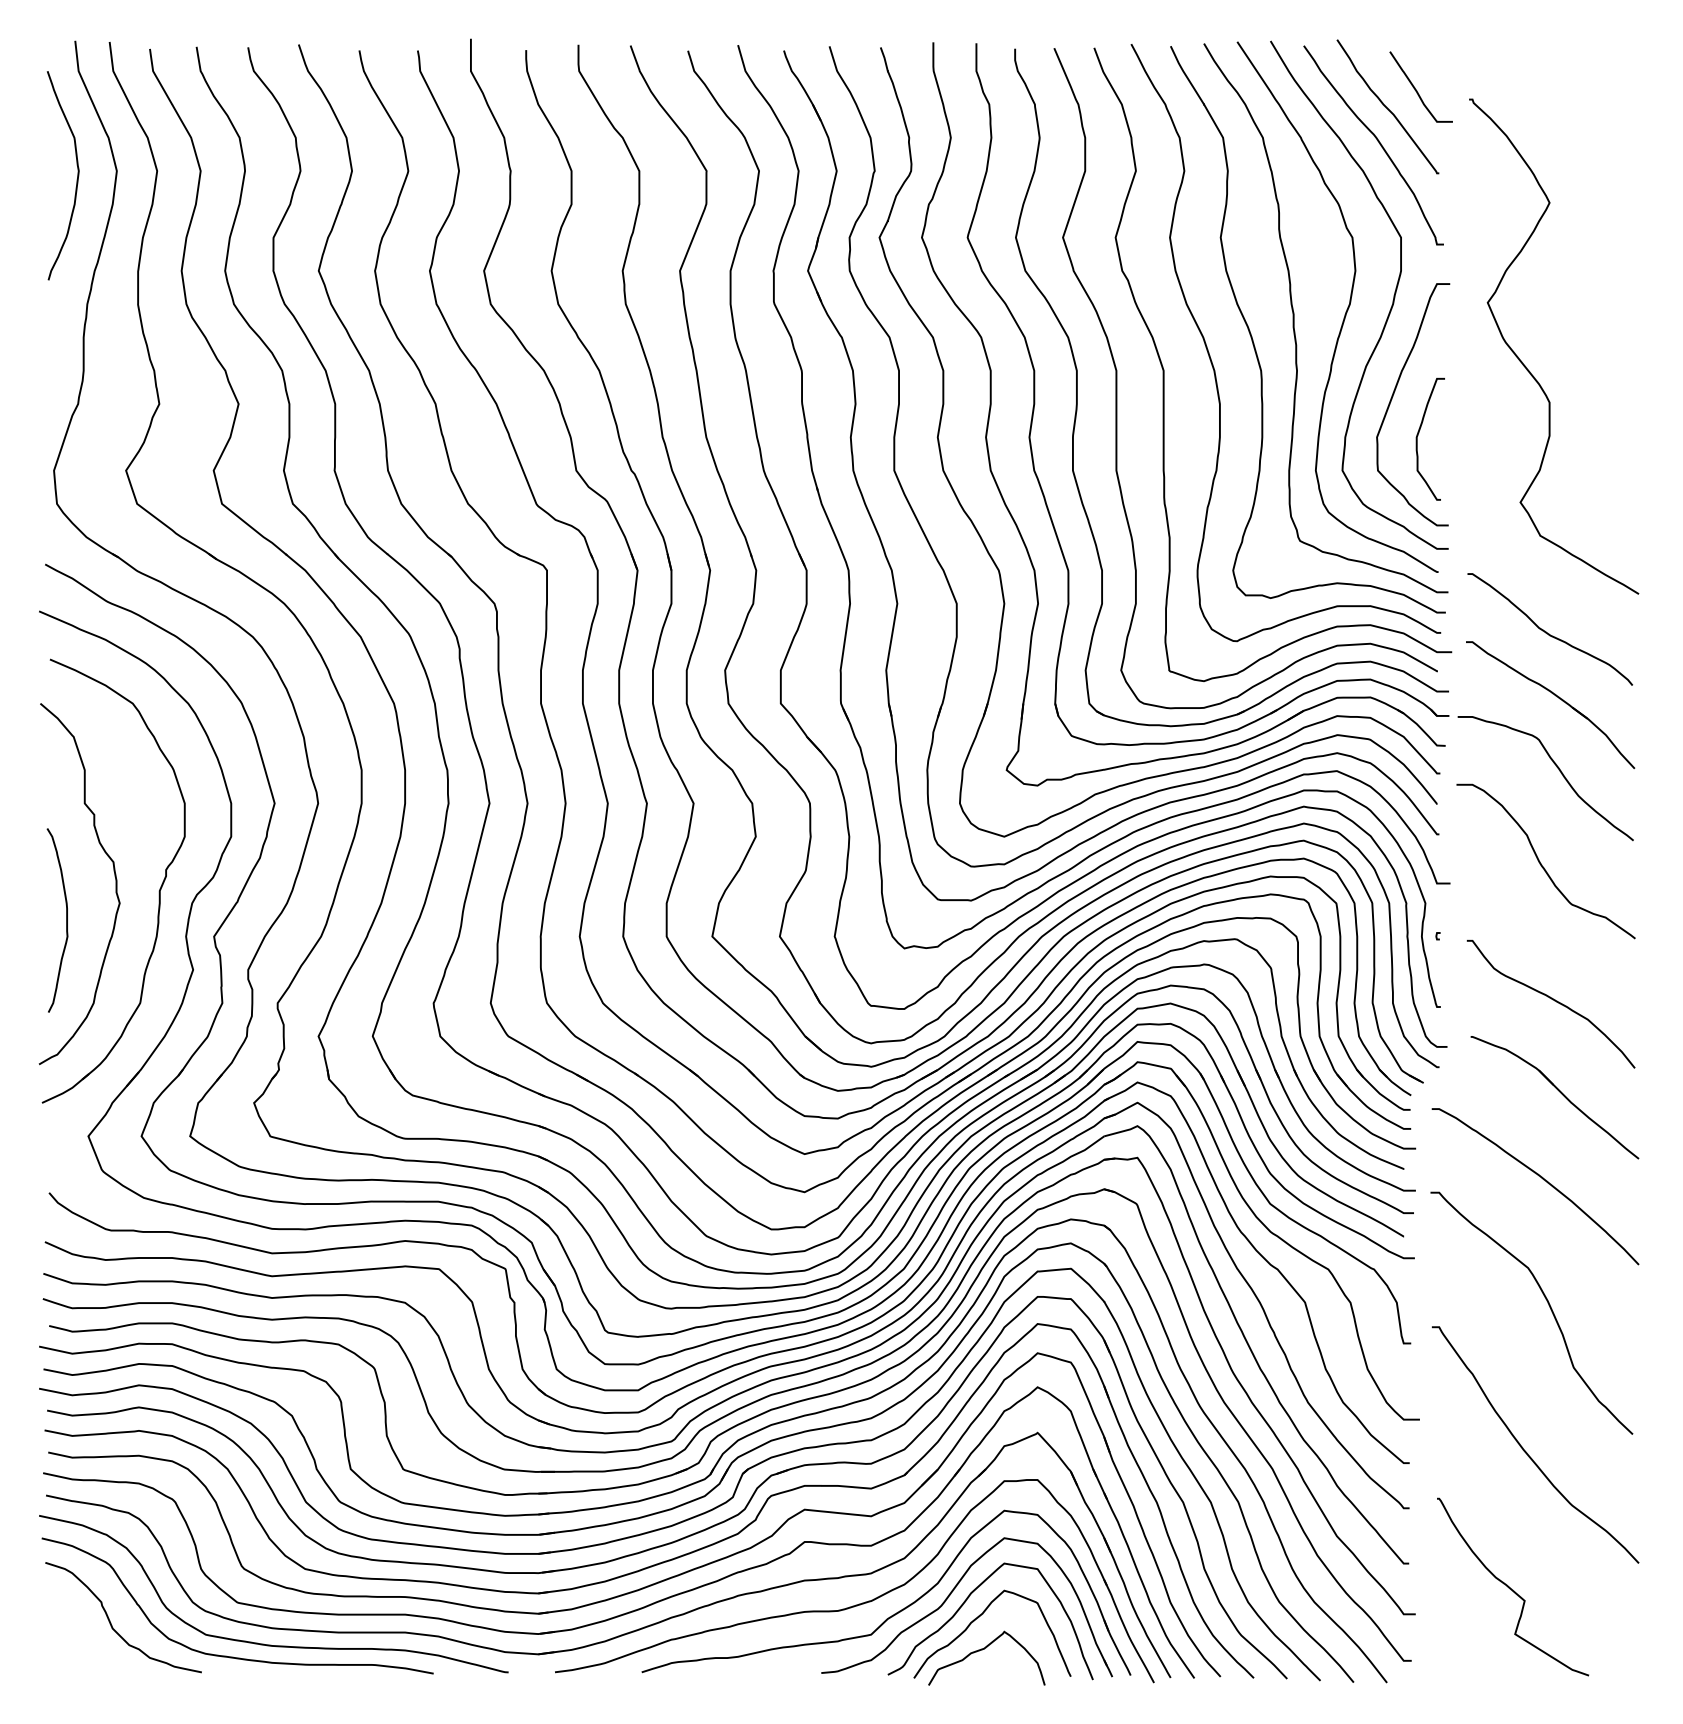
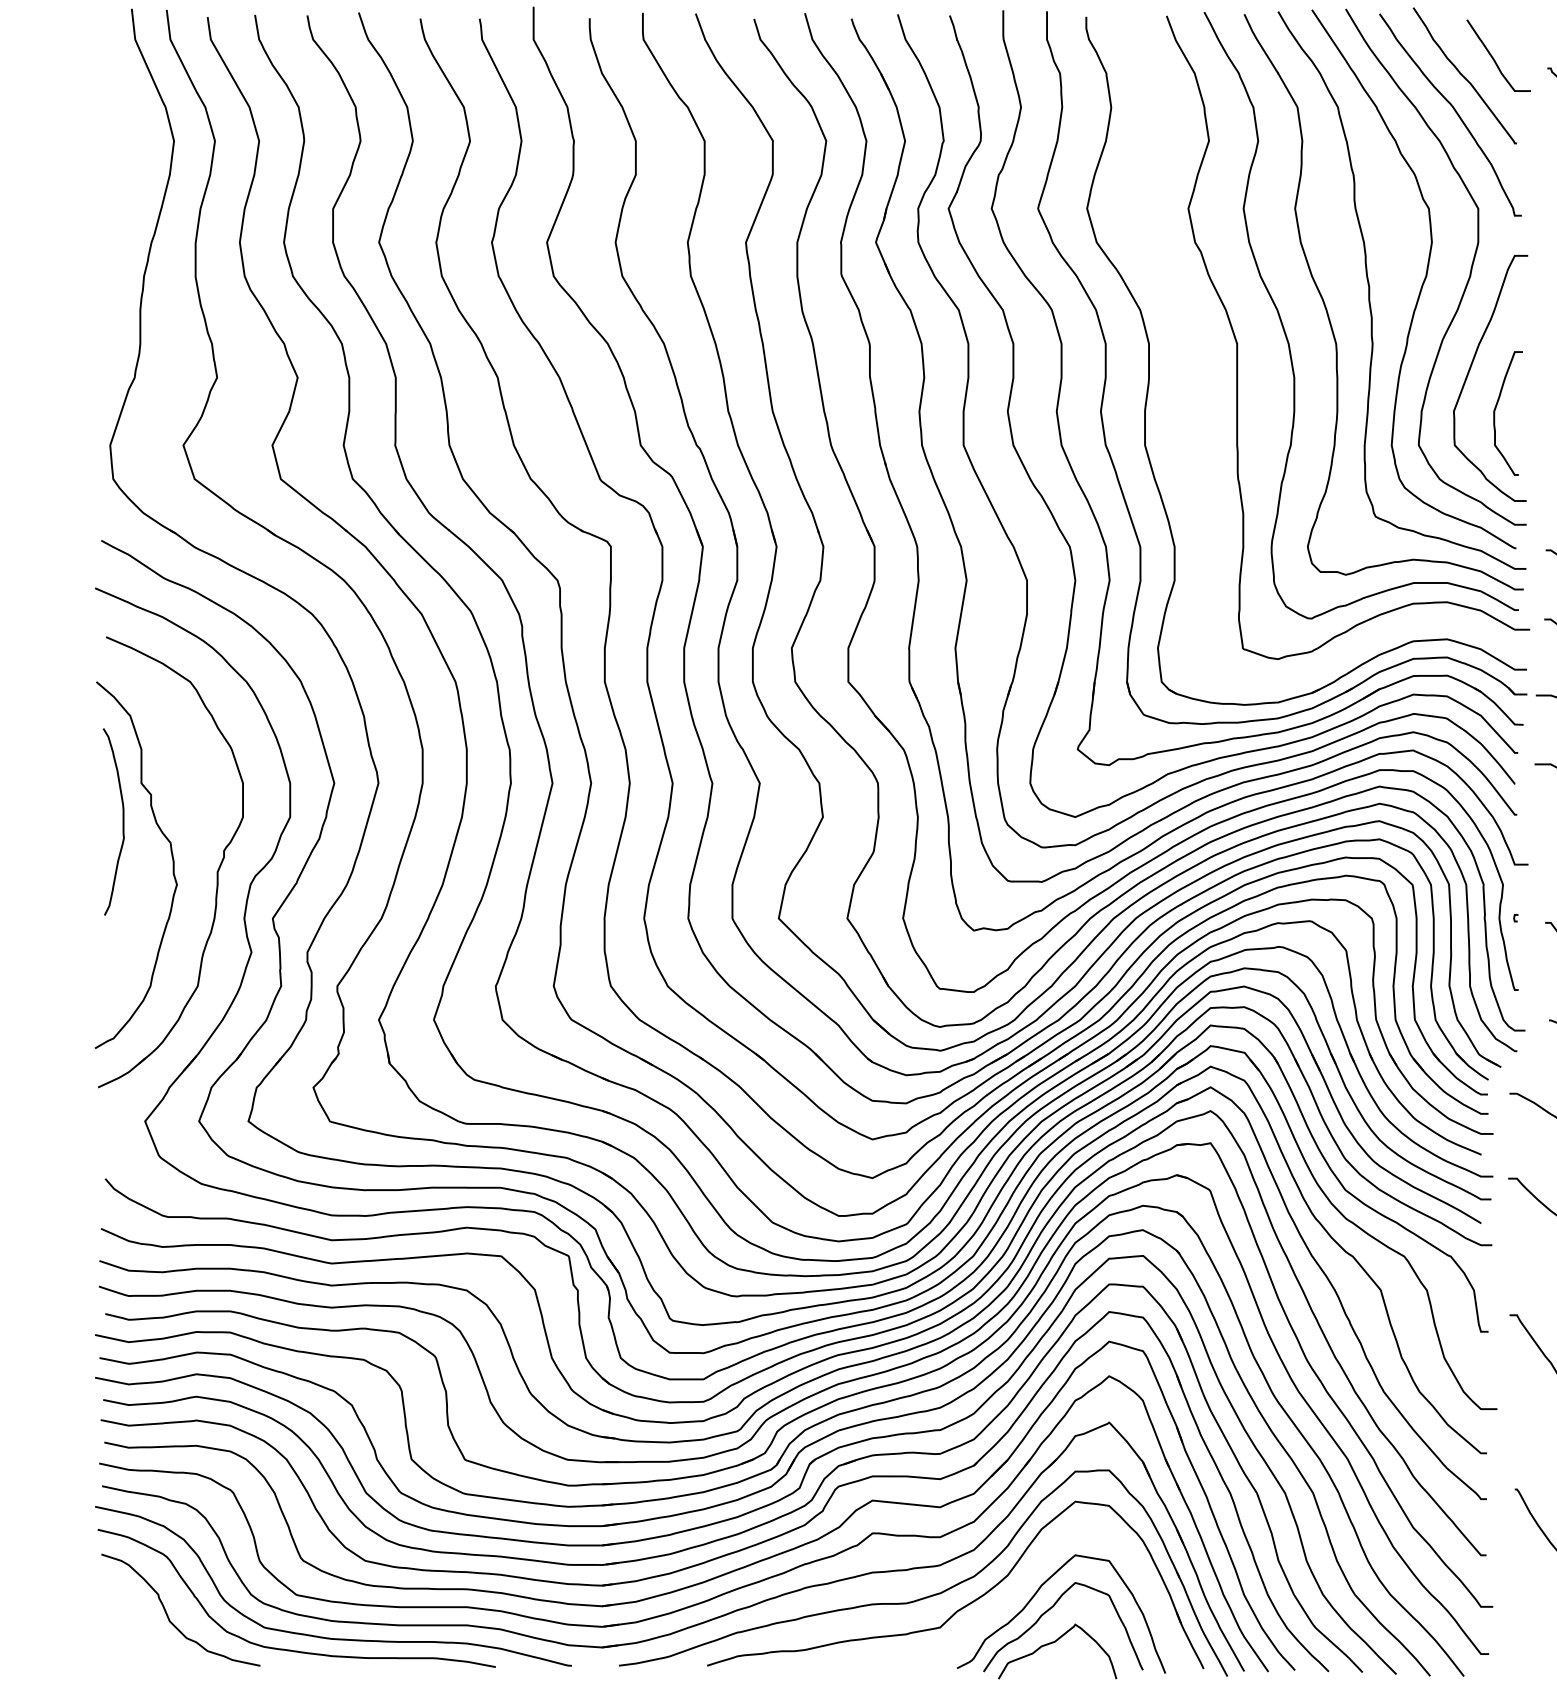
curve: (76, 179) -> (133, 149), removed
curve: (1117, 378) -> (1190, 351), removed
curve: (66, 920) -> (122, 821), moved
part: (951, 1594) -> (1021, 1586), removed

